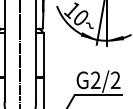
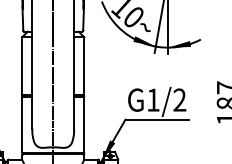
text: (95, 79) -> (153, 99), G2/2 -> G1/2

